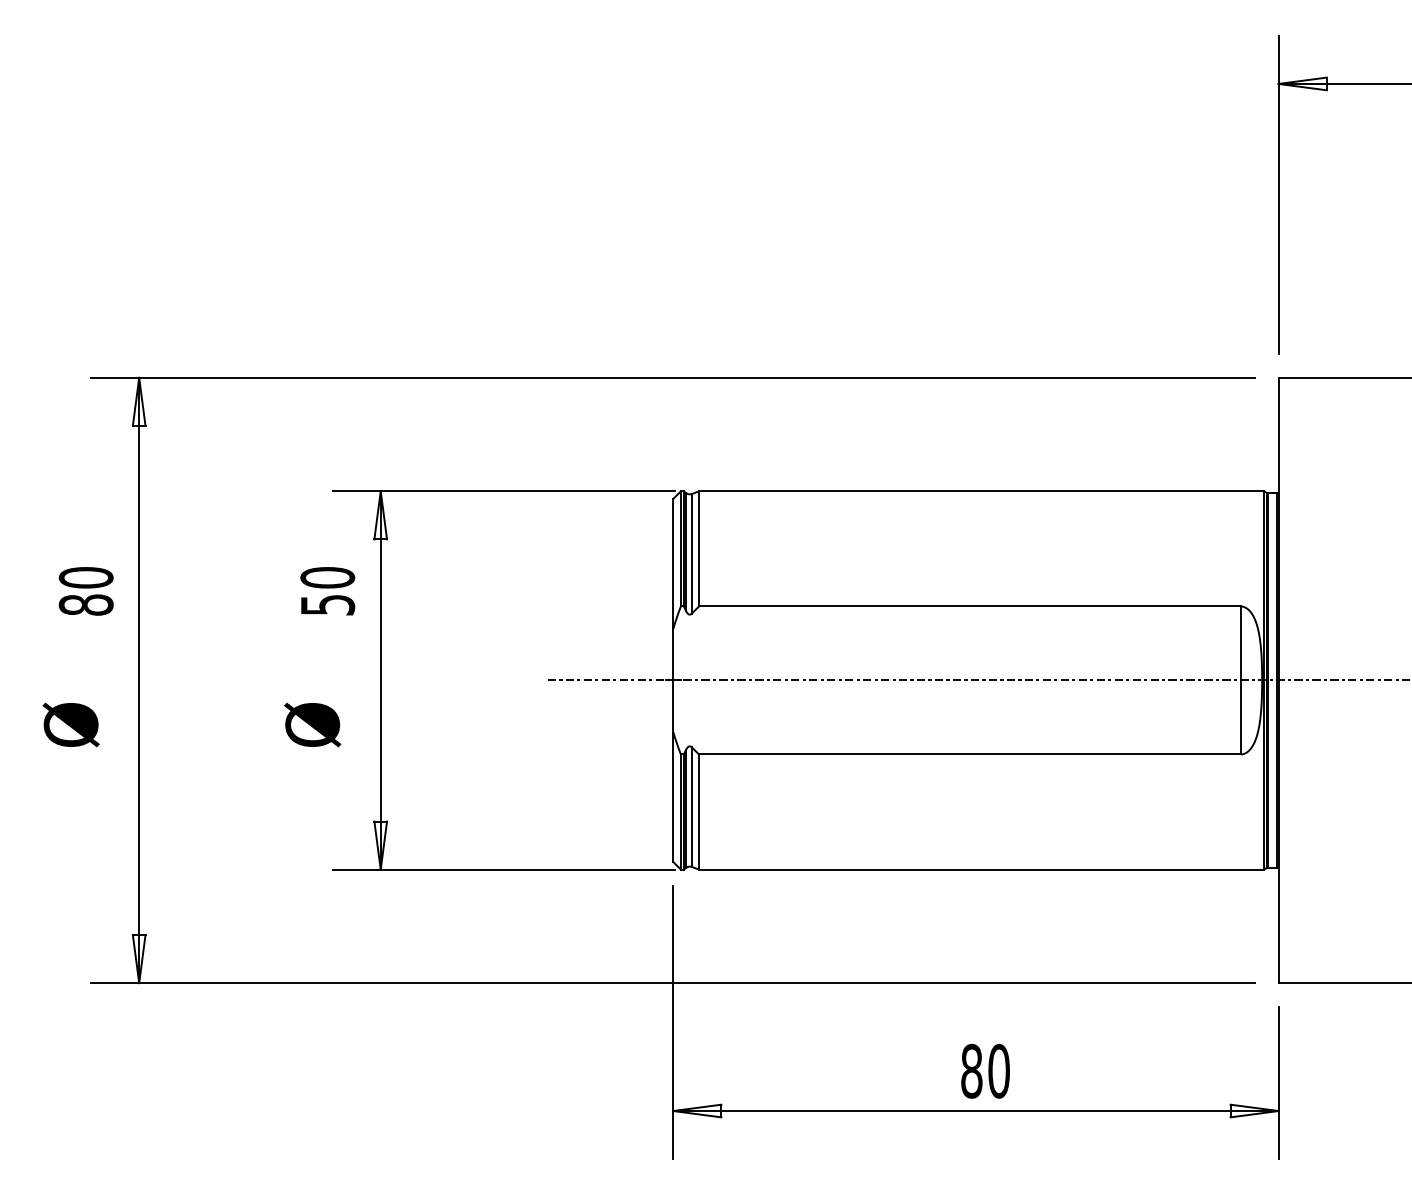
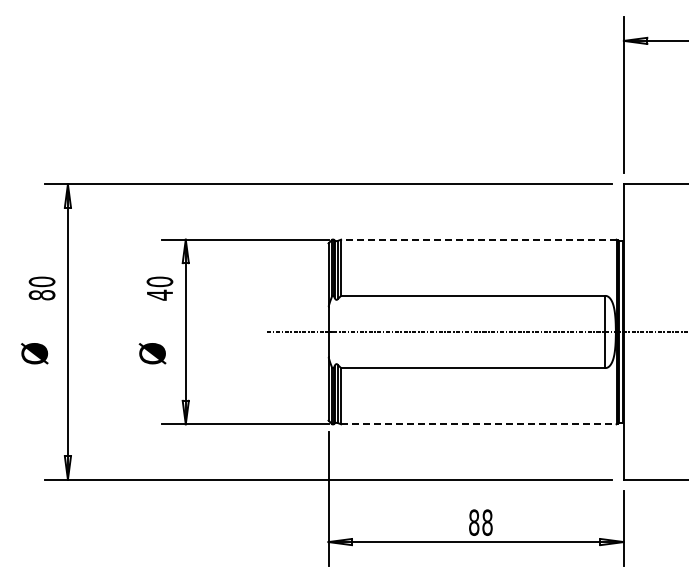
line: (980, 490) -> (478, 239), solid -> dashed
text: (328, 603) -> (160, 294), 50 -> 40
line: (980, 870) -> (478, 424), solid -> dashed
text: (999, 1070) -> (487, 522), 80 -> 88

